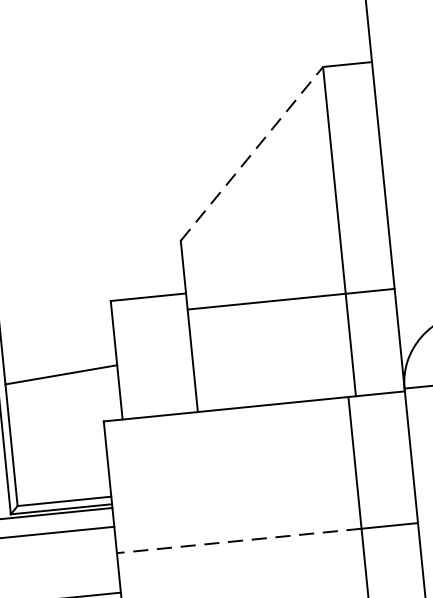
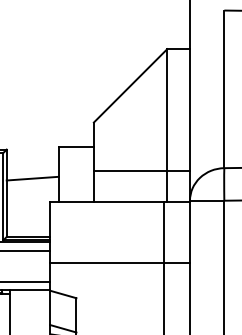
line: (251, 153) -> (130, 85), dashed -> solid
line: (290, 299) -> (141, 171), moved
line: (240, 541) -> (107, 263), dashed -> solid

